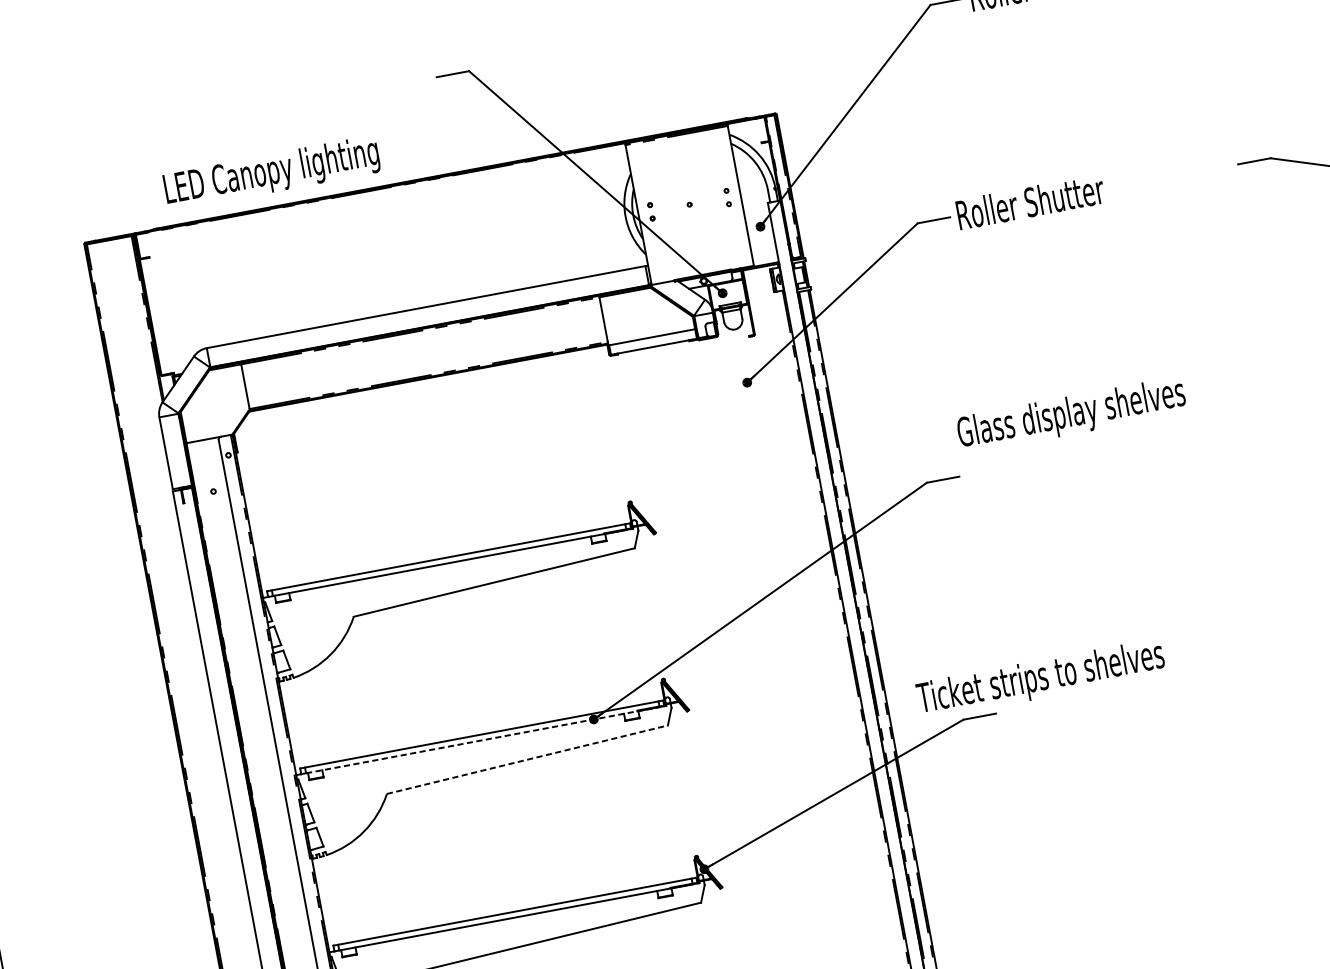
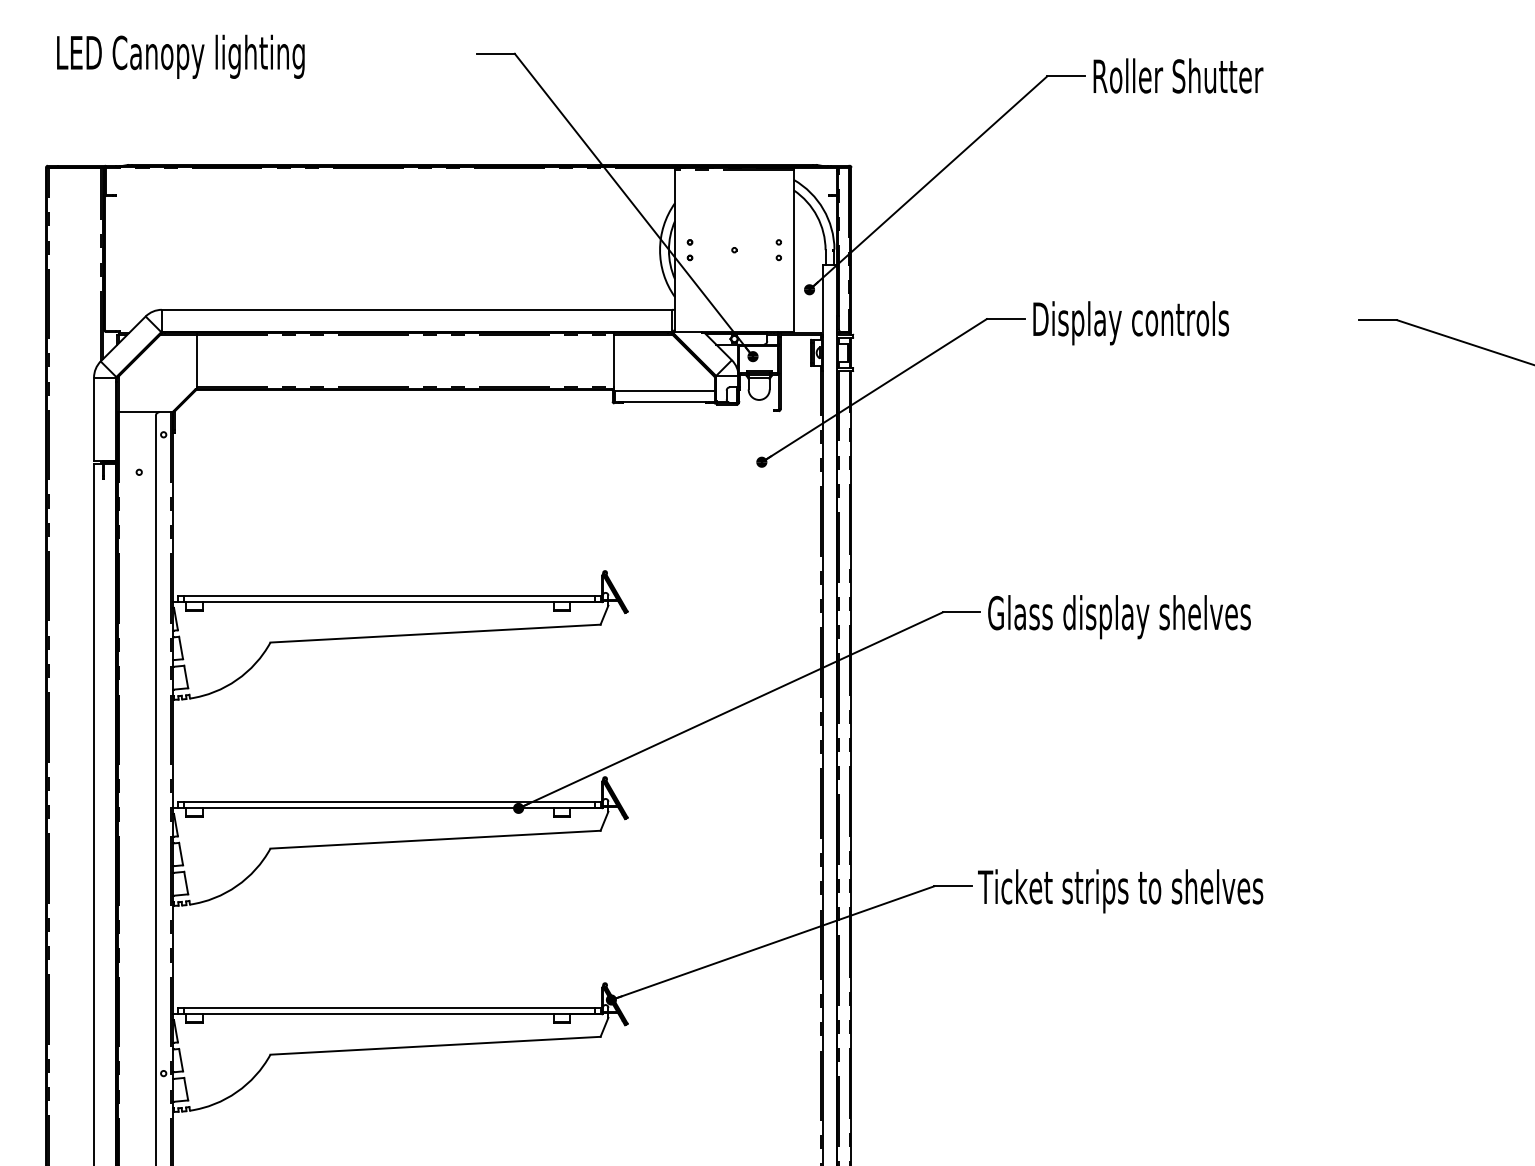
text: (271, 172) -> (180, 56), moved
text: (1043, 203) -> (1132, 323), Roller Shutter -> Display controls
text: (1071, 415) -> (1119, 617), moved
text: (1041, 679) -> (1120, 891), moved
line: (482, 740) -> (389, 808), dashed -> solid
line: (528, 759) -> (436, 839), dashed -> solid

